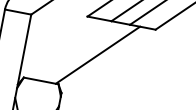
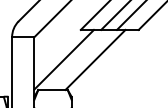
line: (60, 47) -> (63, 59), added

